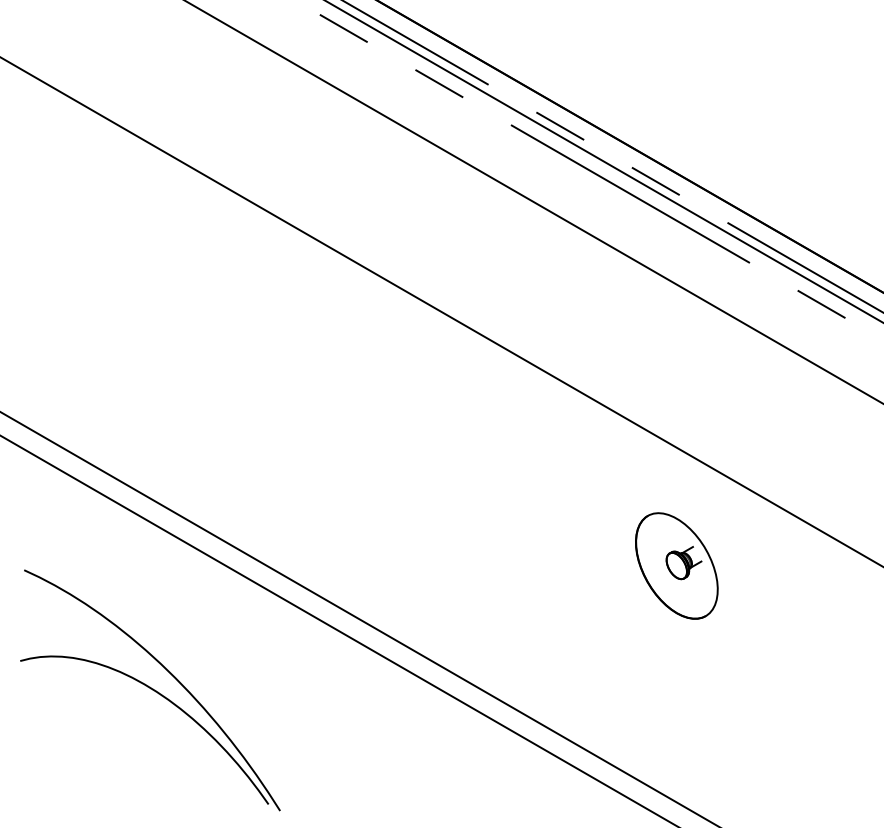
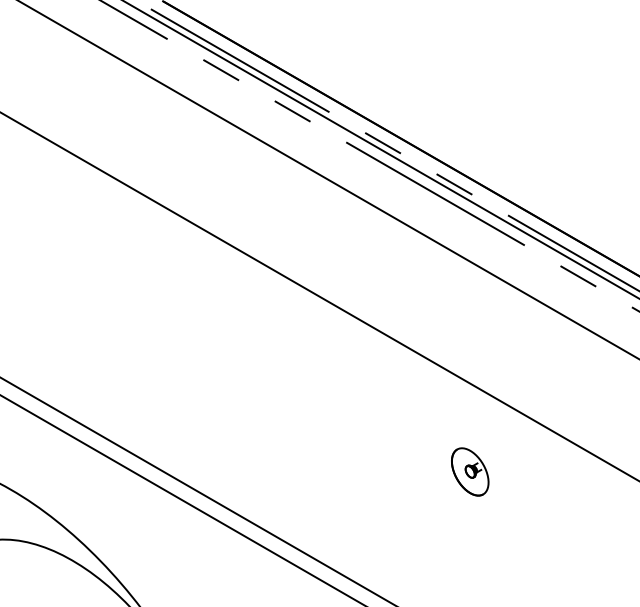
part: (676, 565) -> (469, 471), size x0.6

